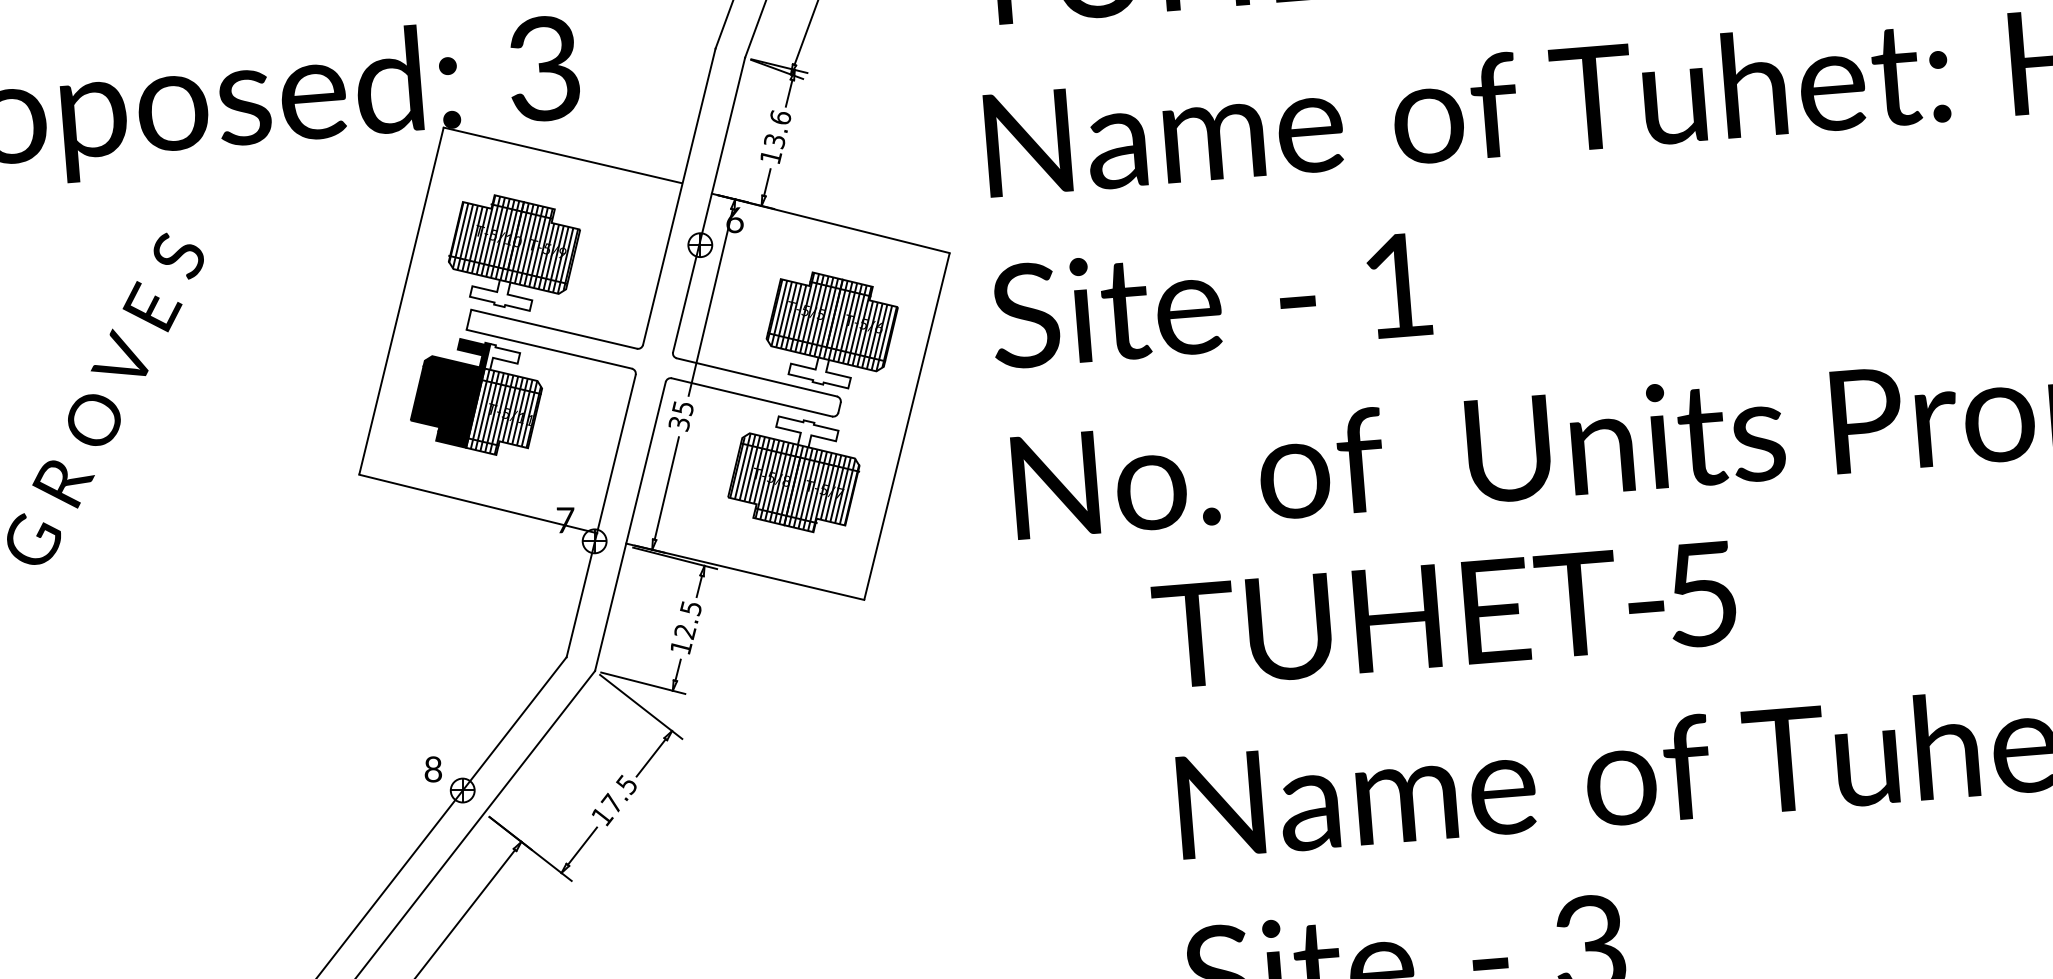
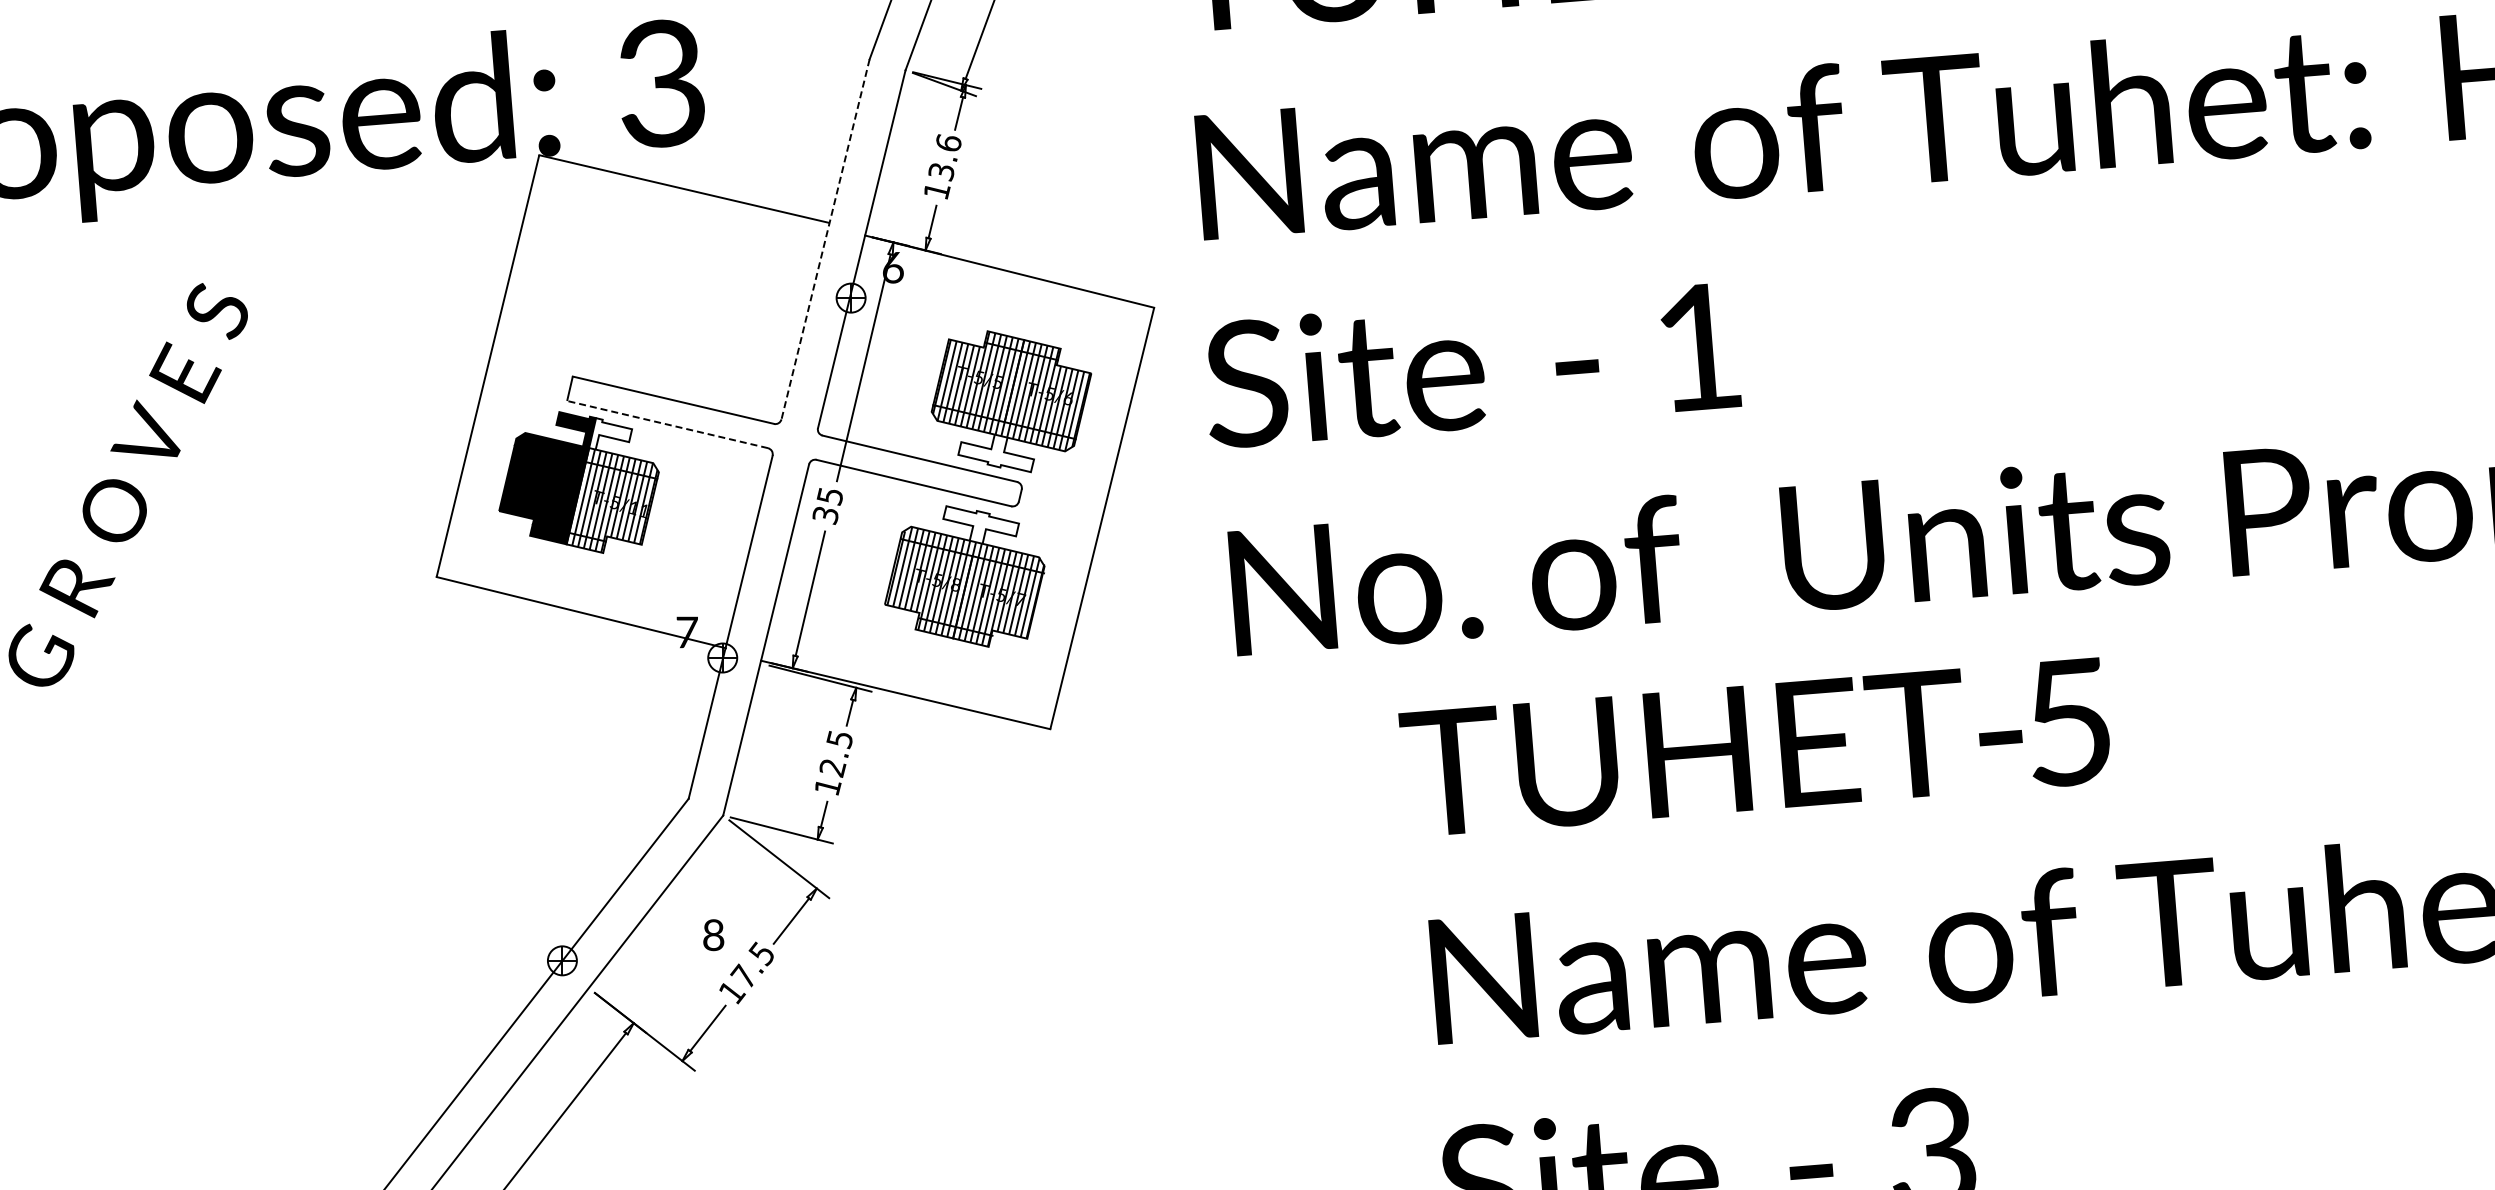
line: (679, 196) -> (825, 239), solid -> dashed
part: (513, 252) -> (624, 307), removed
line: (549, 349) -> (667, 424), solid -> dashed
text: (433, 769) -> (713, 935), moved

